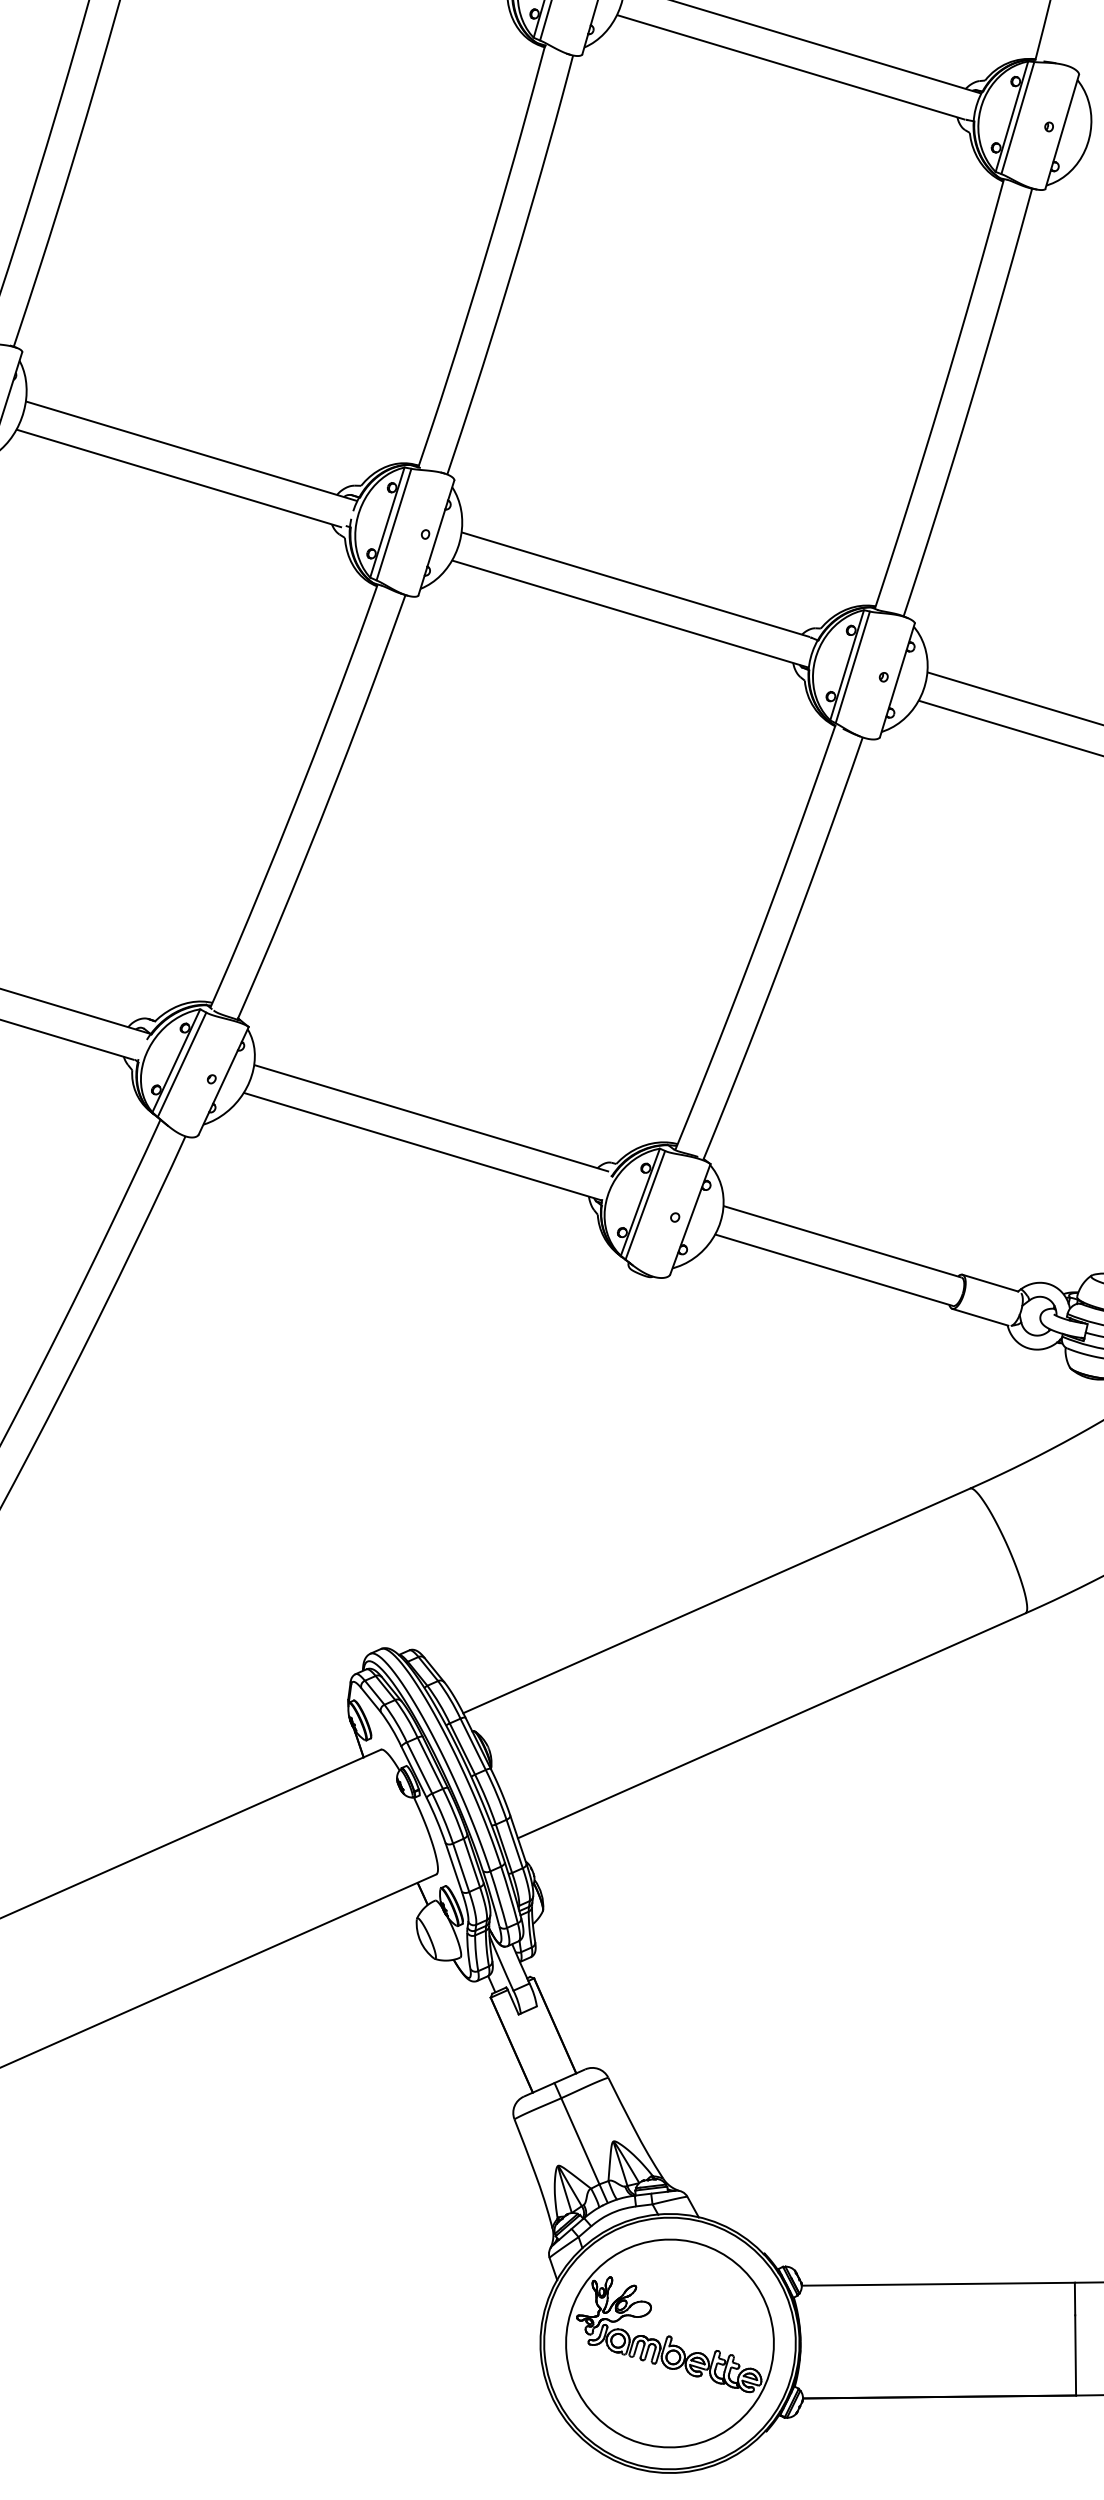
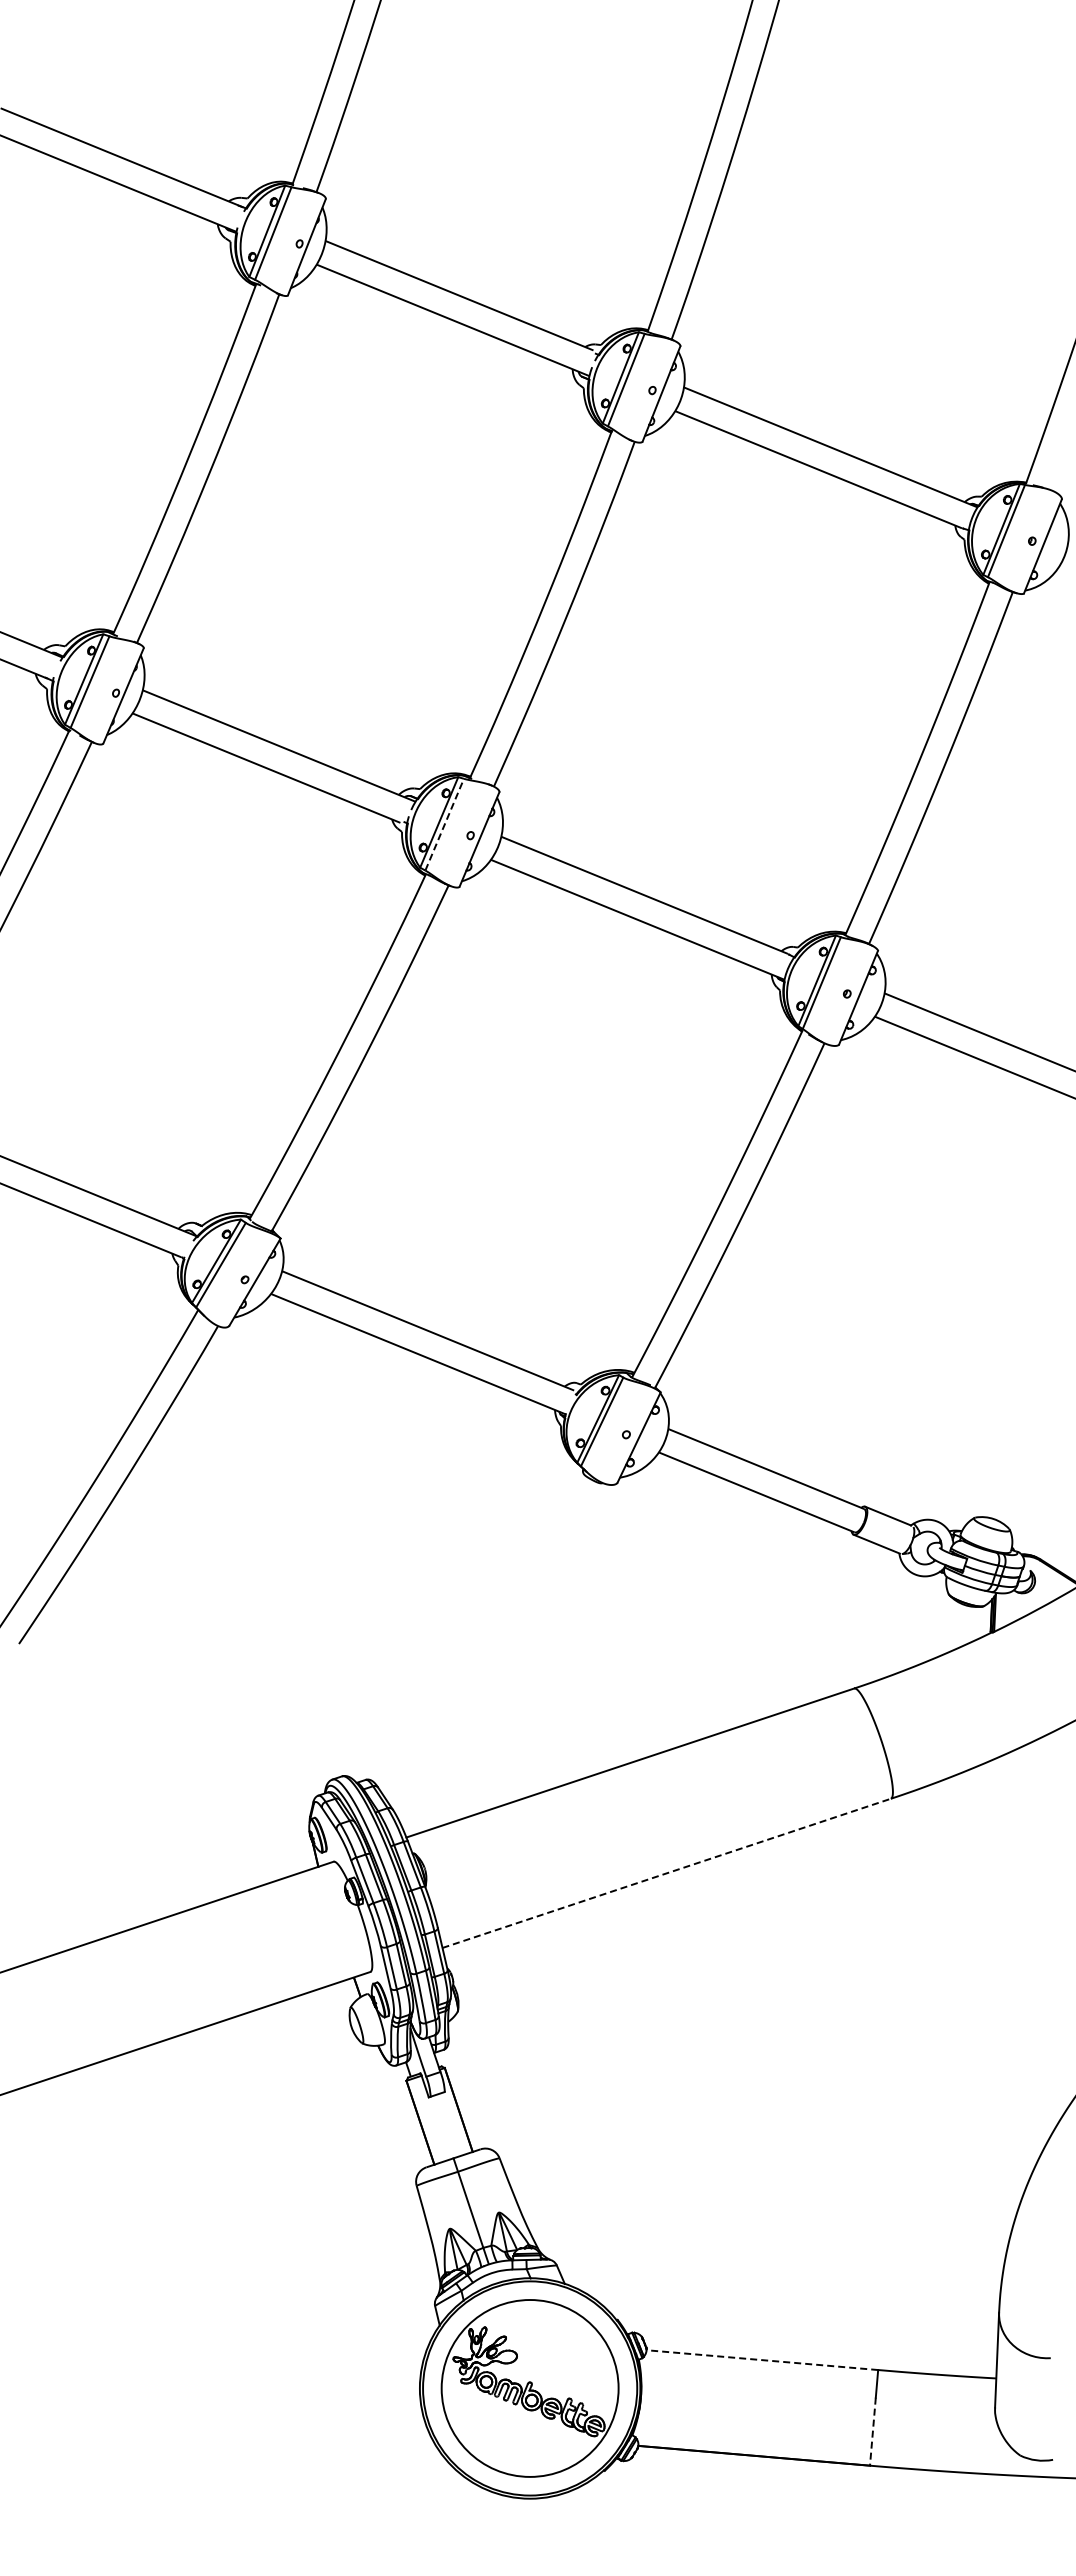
line: (393, 524) -> (444, 824), solid -> dashed
line: (772, 1725) -> (667, 1873), solid -> dashed
line: (937, 2284) -> (761, 2360), solid -> dashed
line: (1075, 2356) -> (872, 2432), solid -> dashed

